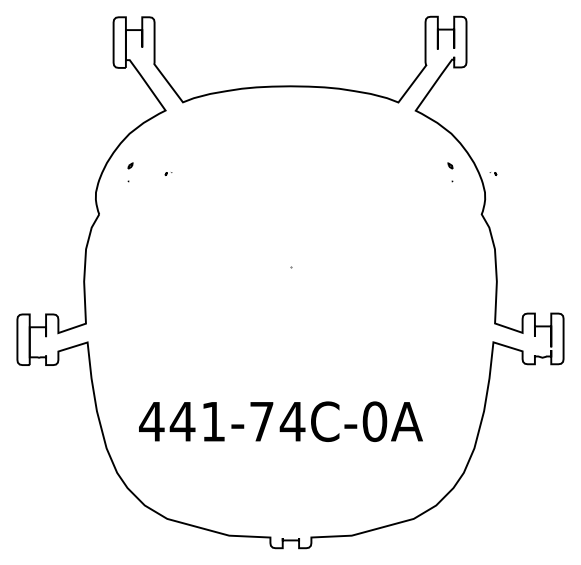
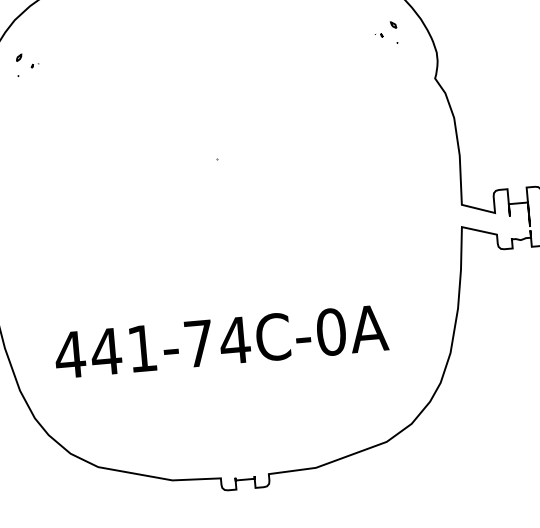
part: (168, 173) -> (35, 65), moved
part: (493, 173) -> (379, 35), moved

